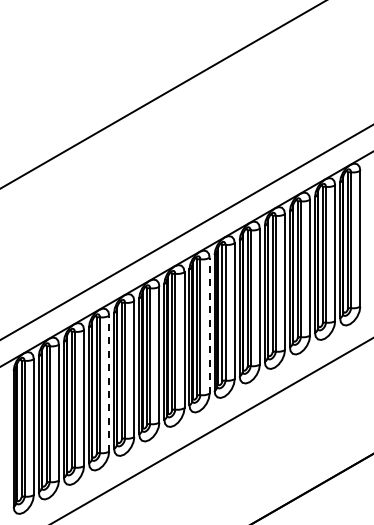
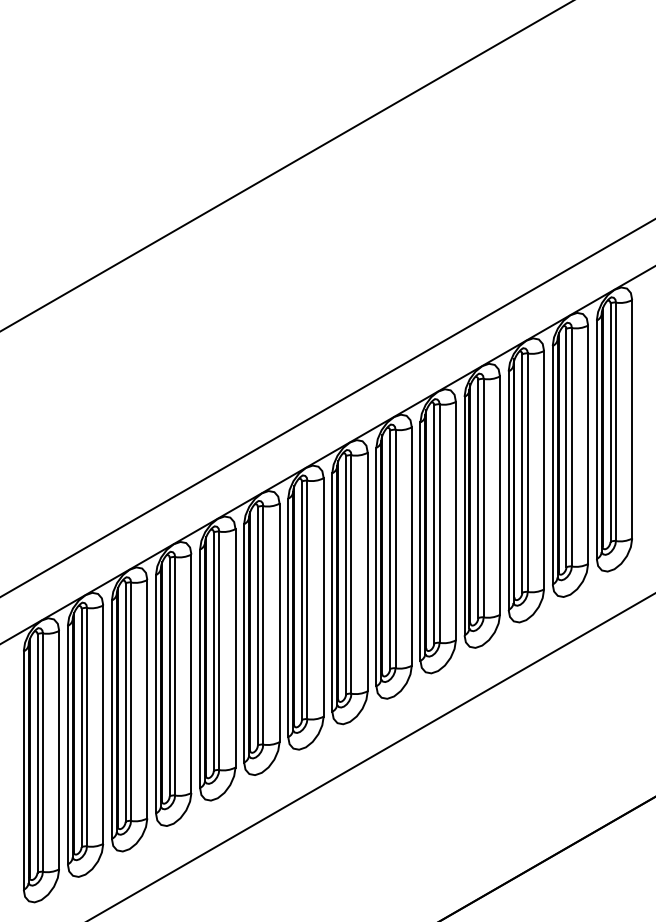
line: (209, 325) -> (367, 571), dashed -> solid
line: (109, 383) -> (191, 673), dashed -> solid

